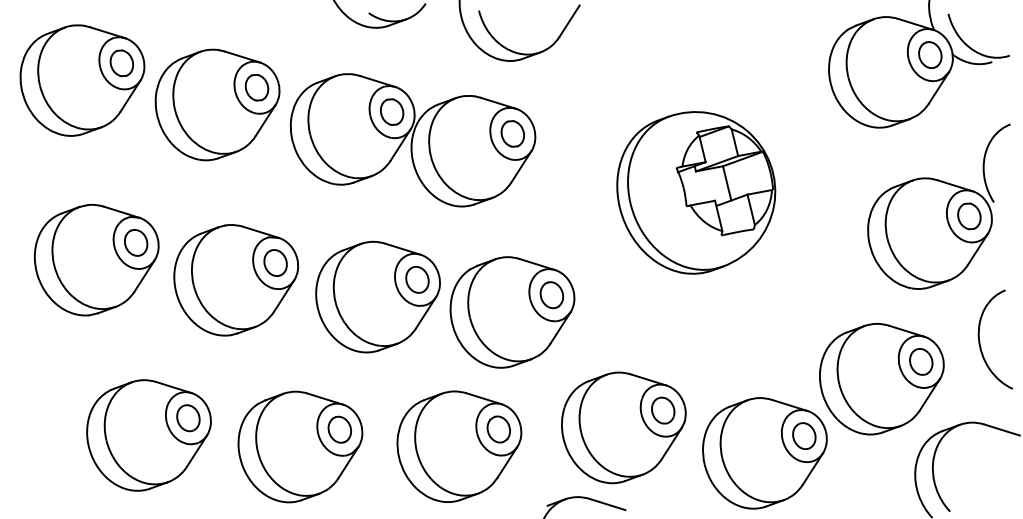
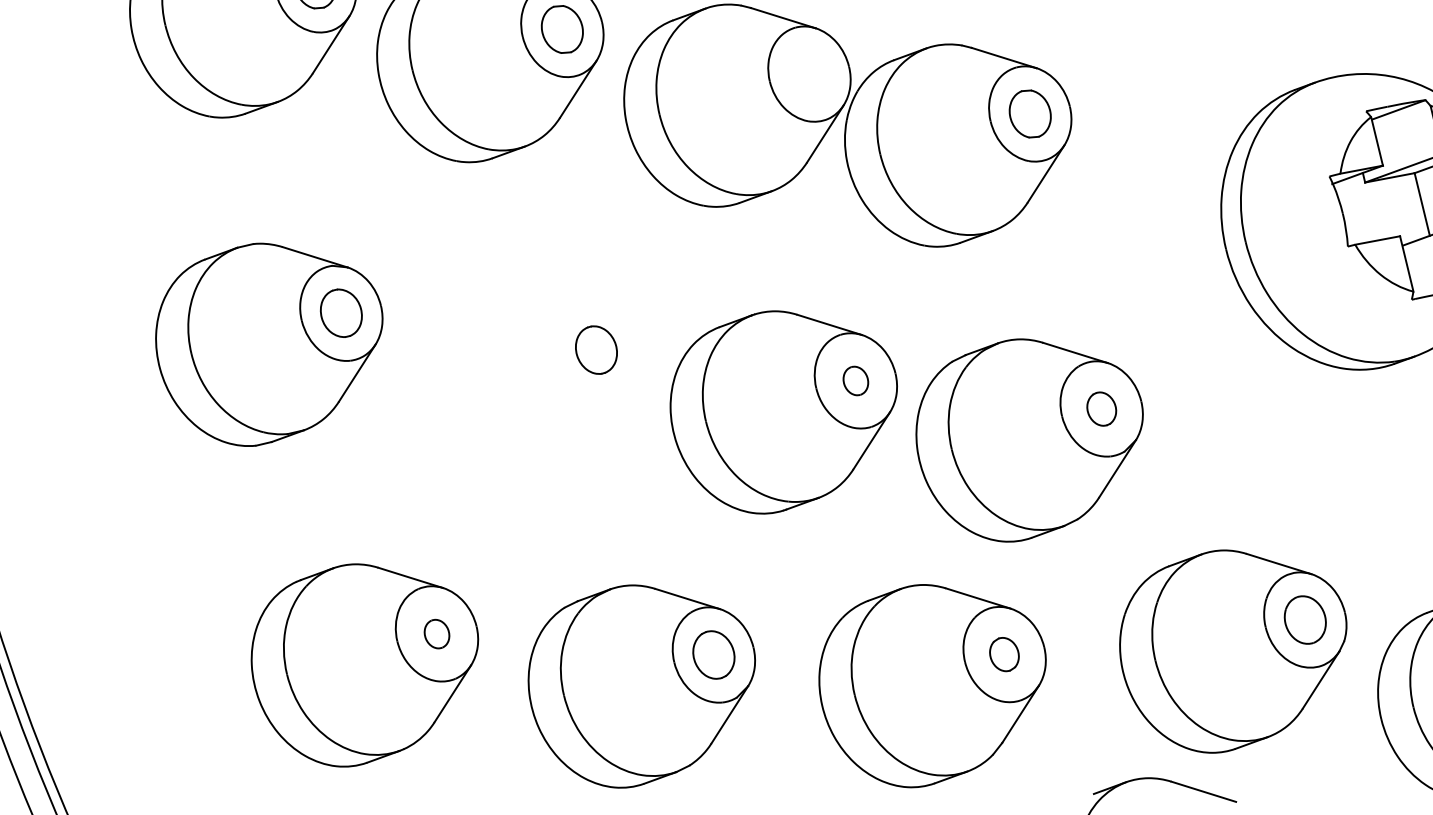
part: (391, 111) -> (808, 72), removed
part: (417, 279) -> (855, 380), size x0.6
part: (236, 280) -> (524, 382), removed
part: (551, 295) -> (1100, 409), size x0.7
part: (188, 418) -> (437, 634), size x0.6
part: (498, 429) -> (1004, 654), size x0.7

